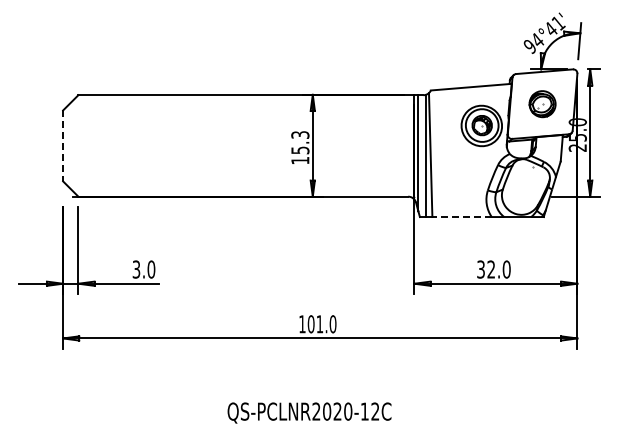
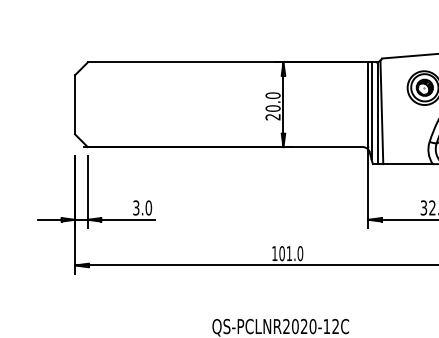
line: (63, 146) -> (75, 105), dashed -> solid
text: (300, 147) -> (273, 106), 15.3 -> 20.0
line: (462, 217) -> (408, 164), dashed -> solid

